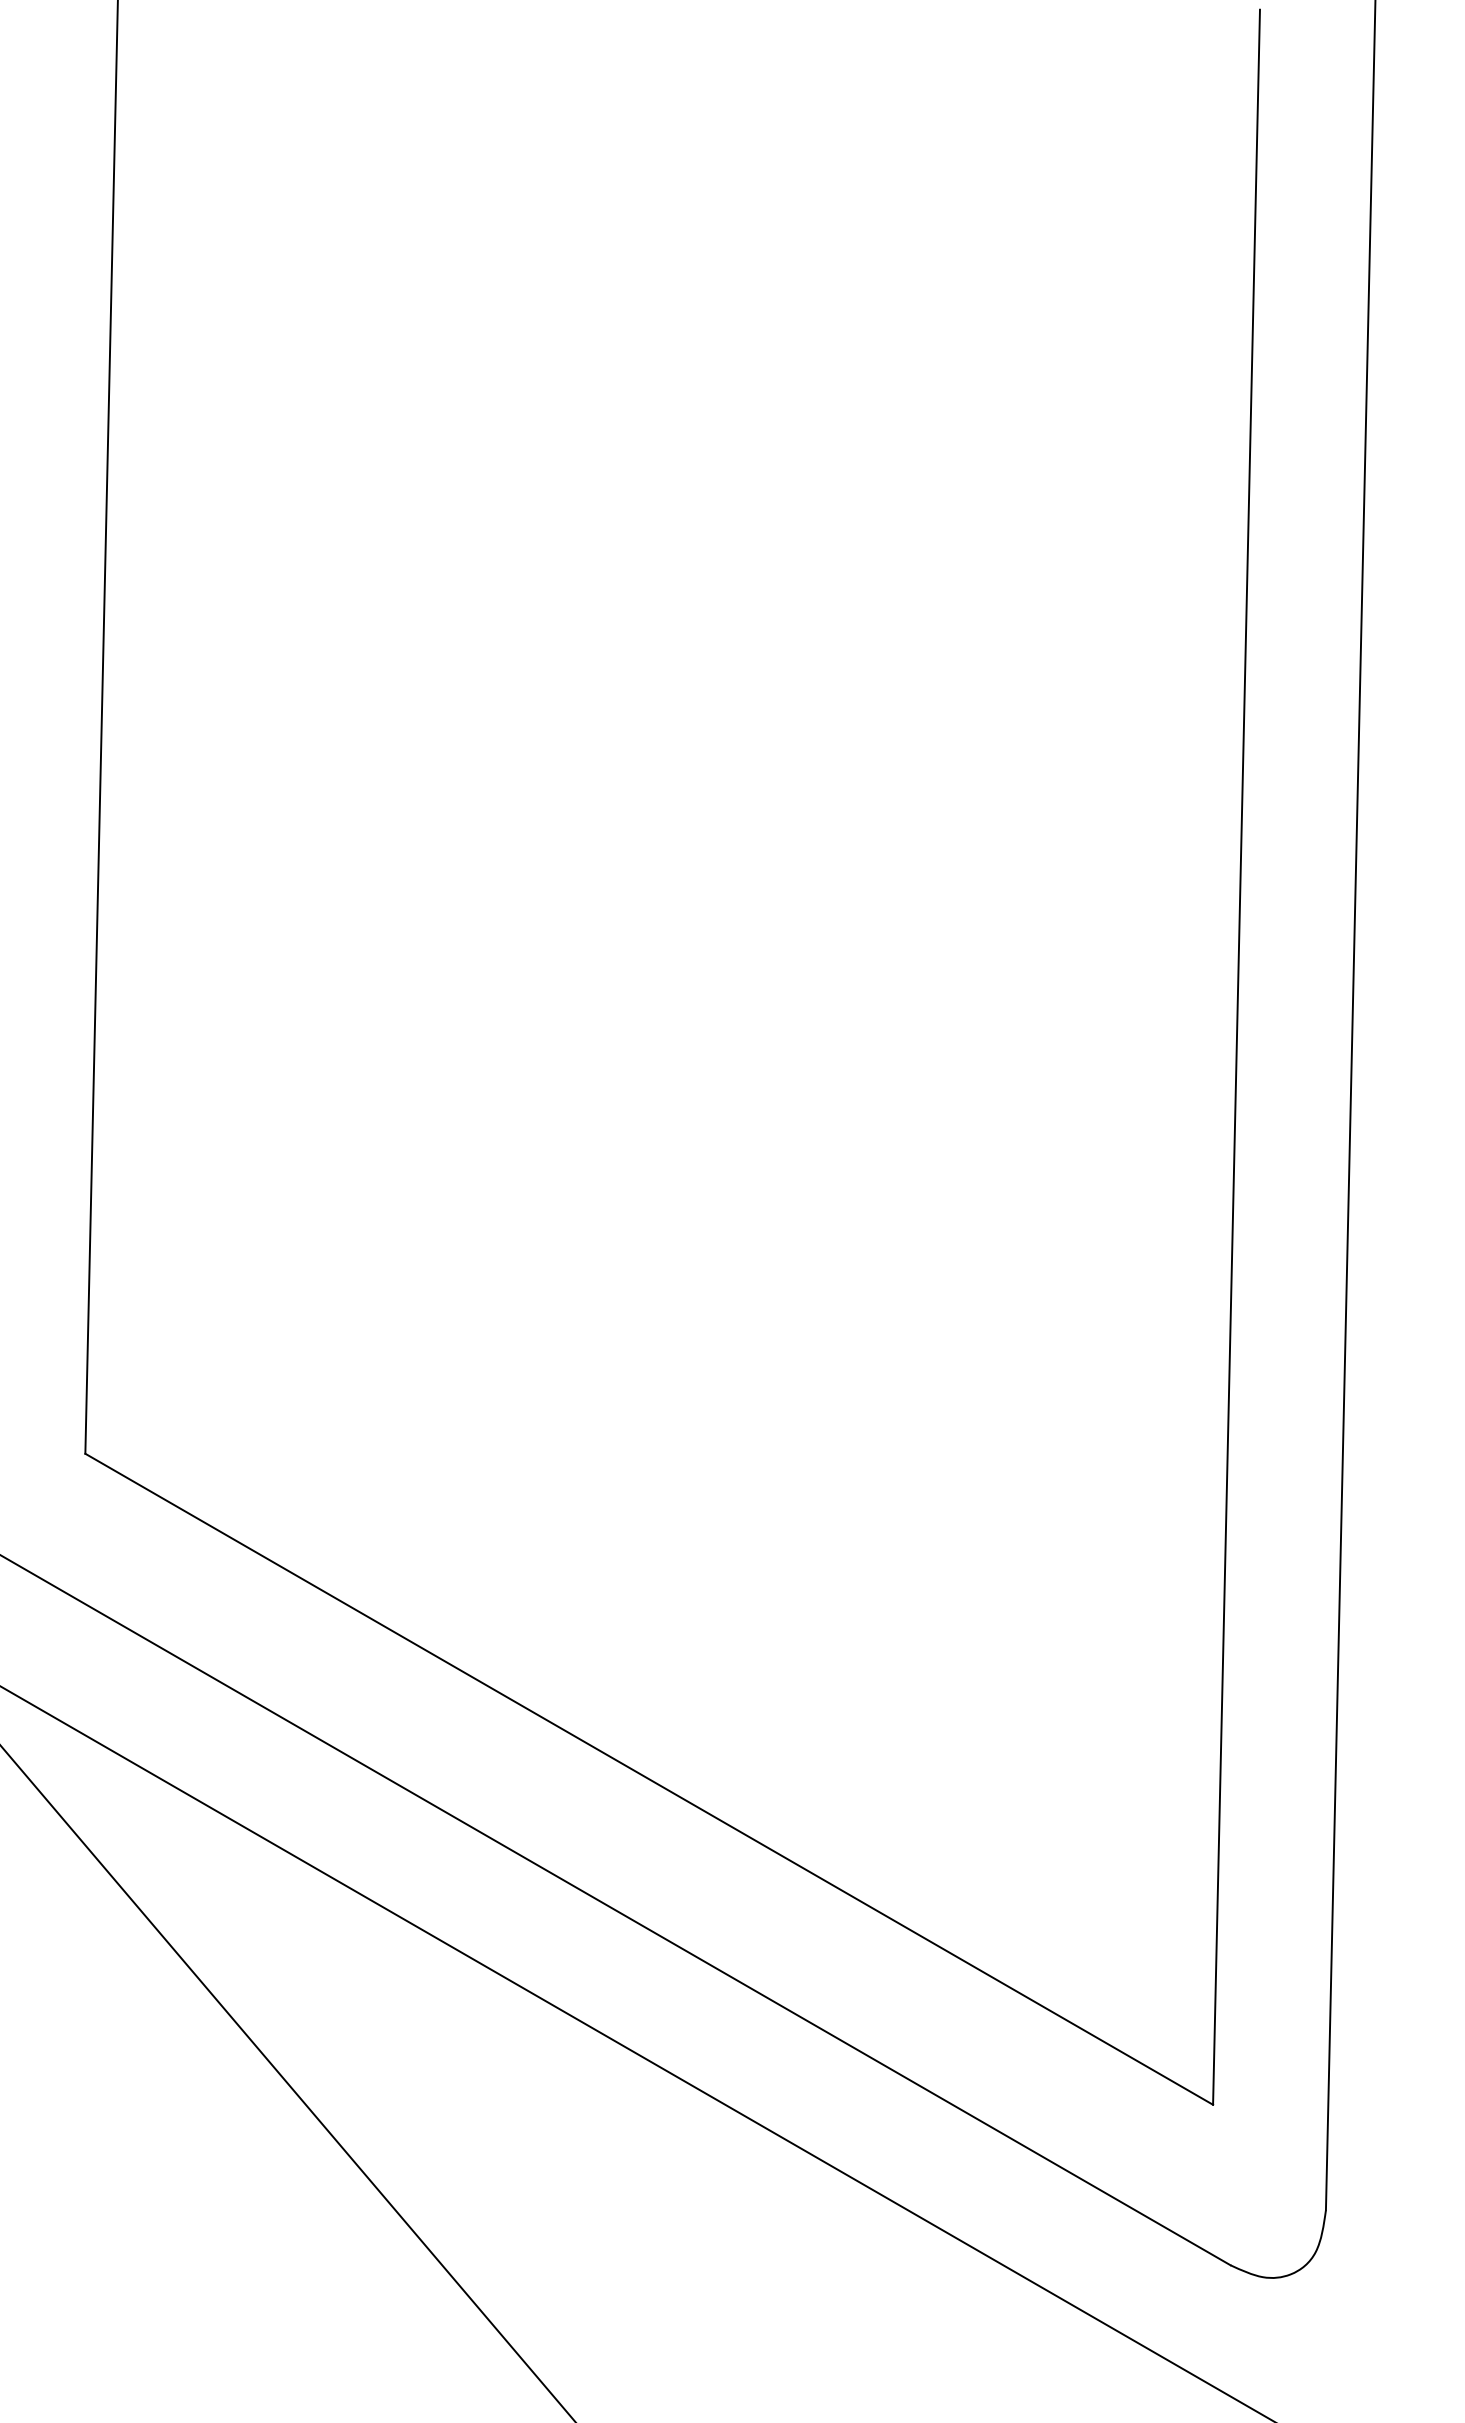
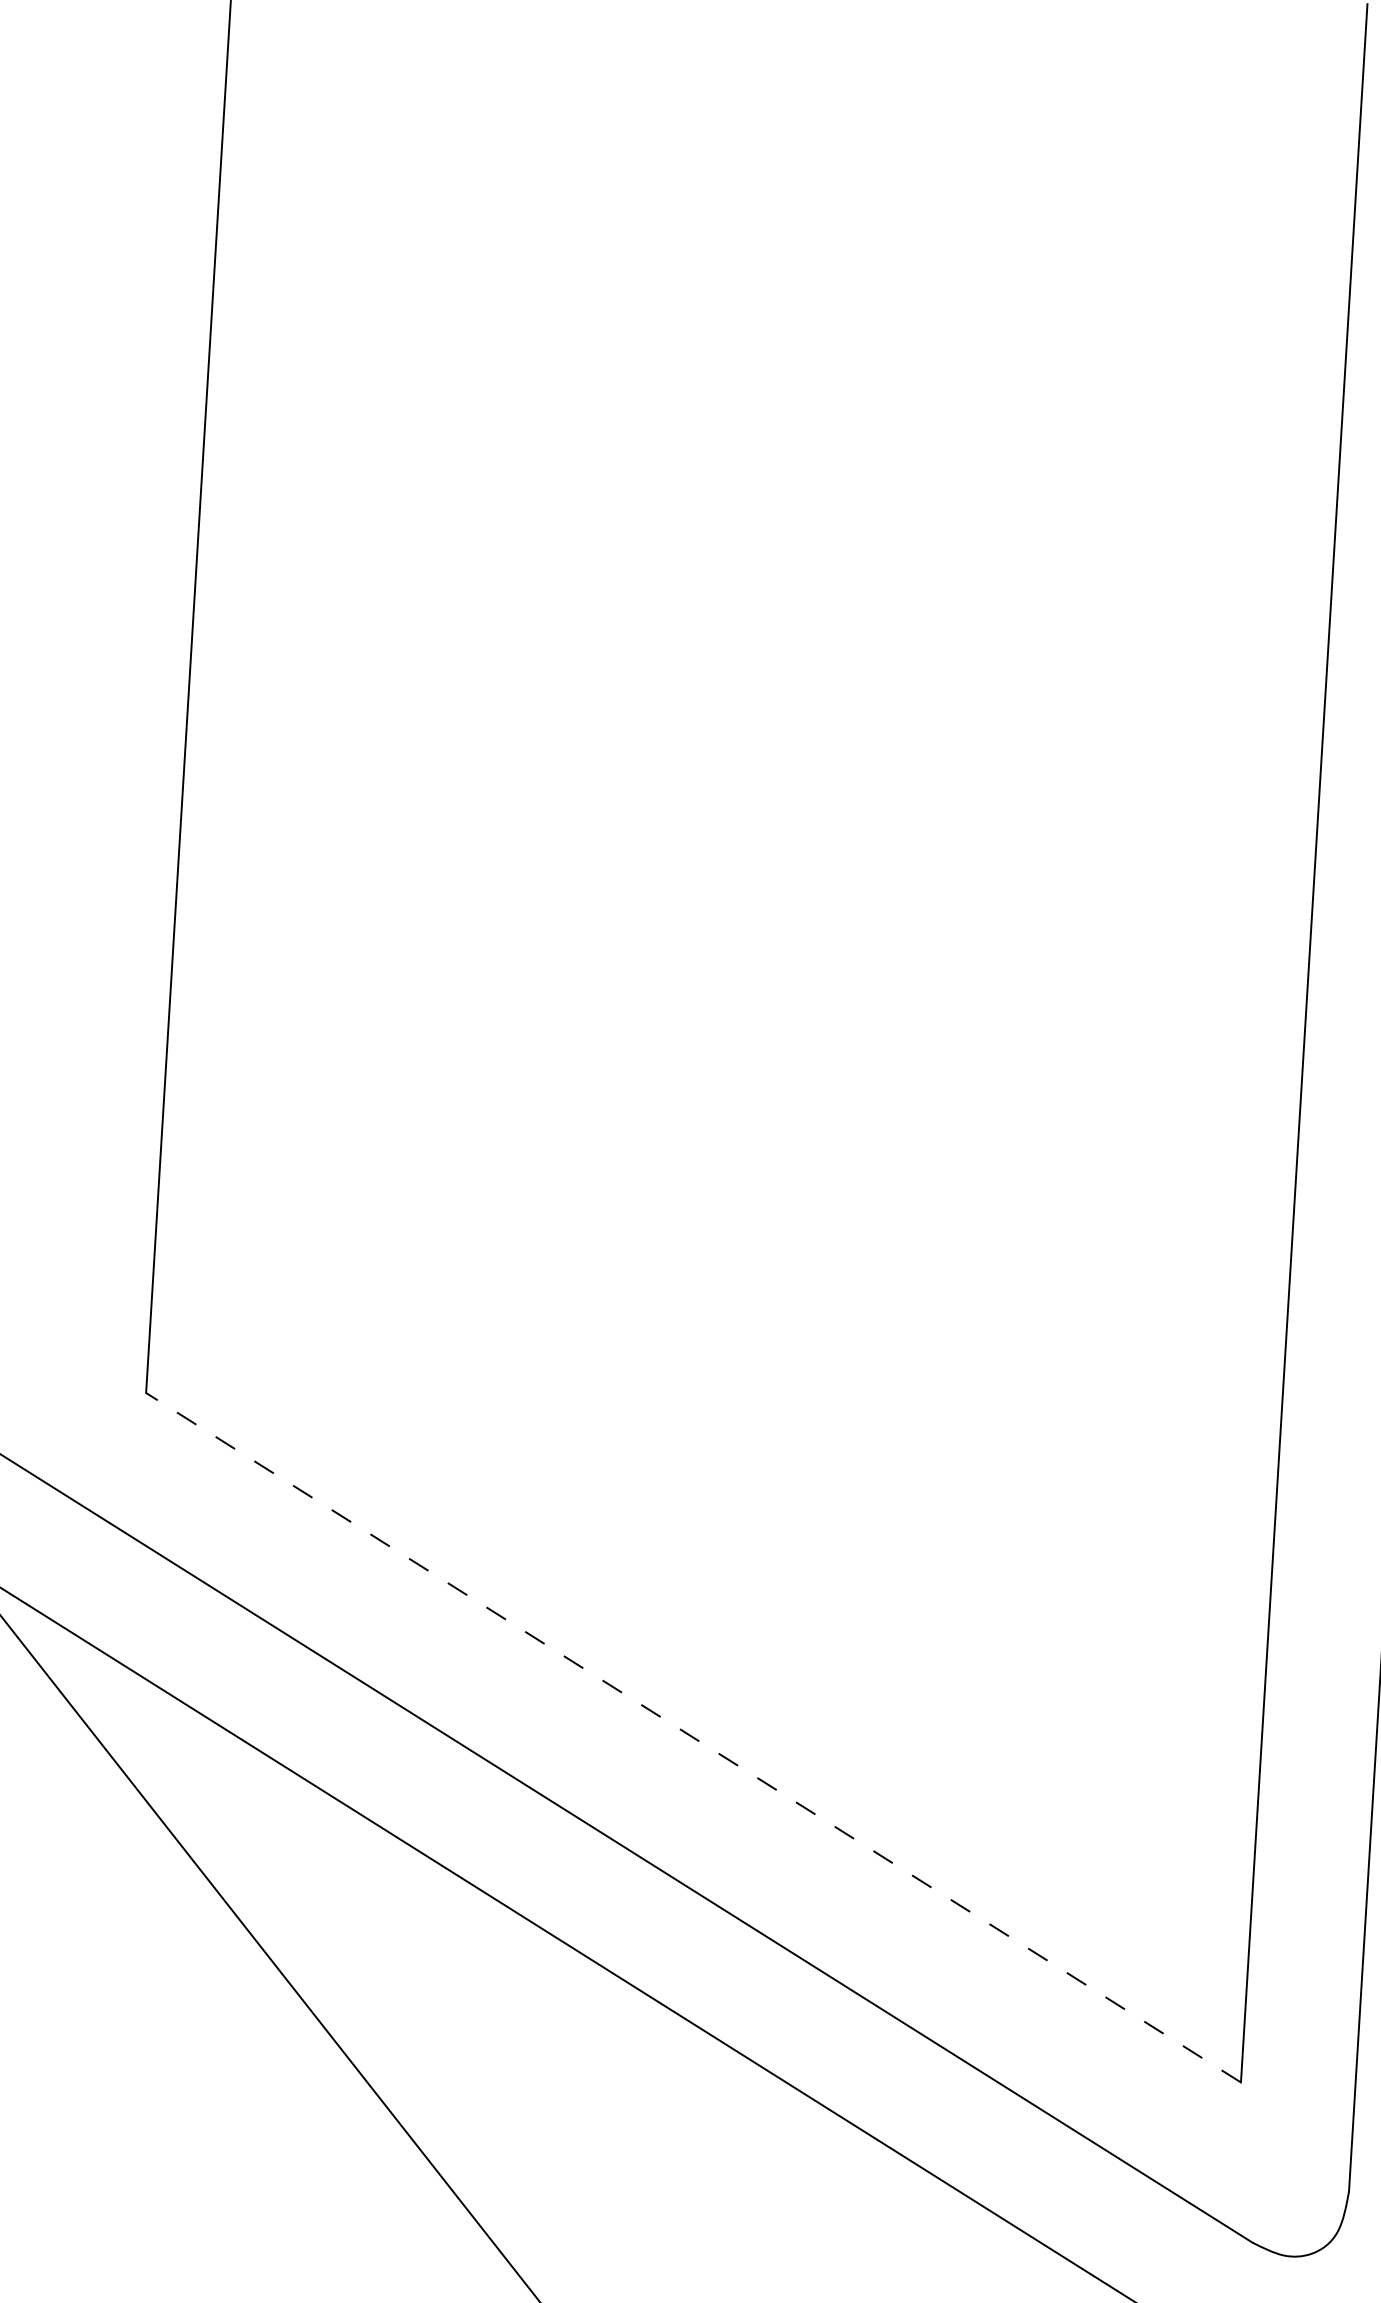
line: (648, 1779) -> (692, 1737), solid -> dashed

